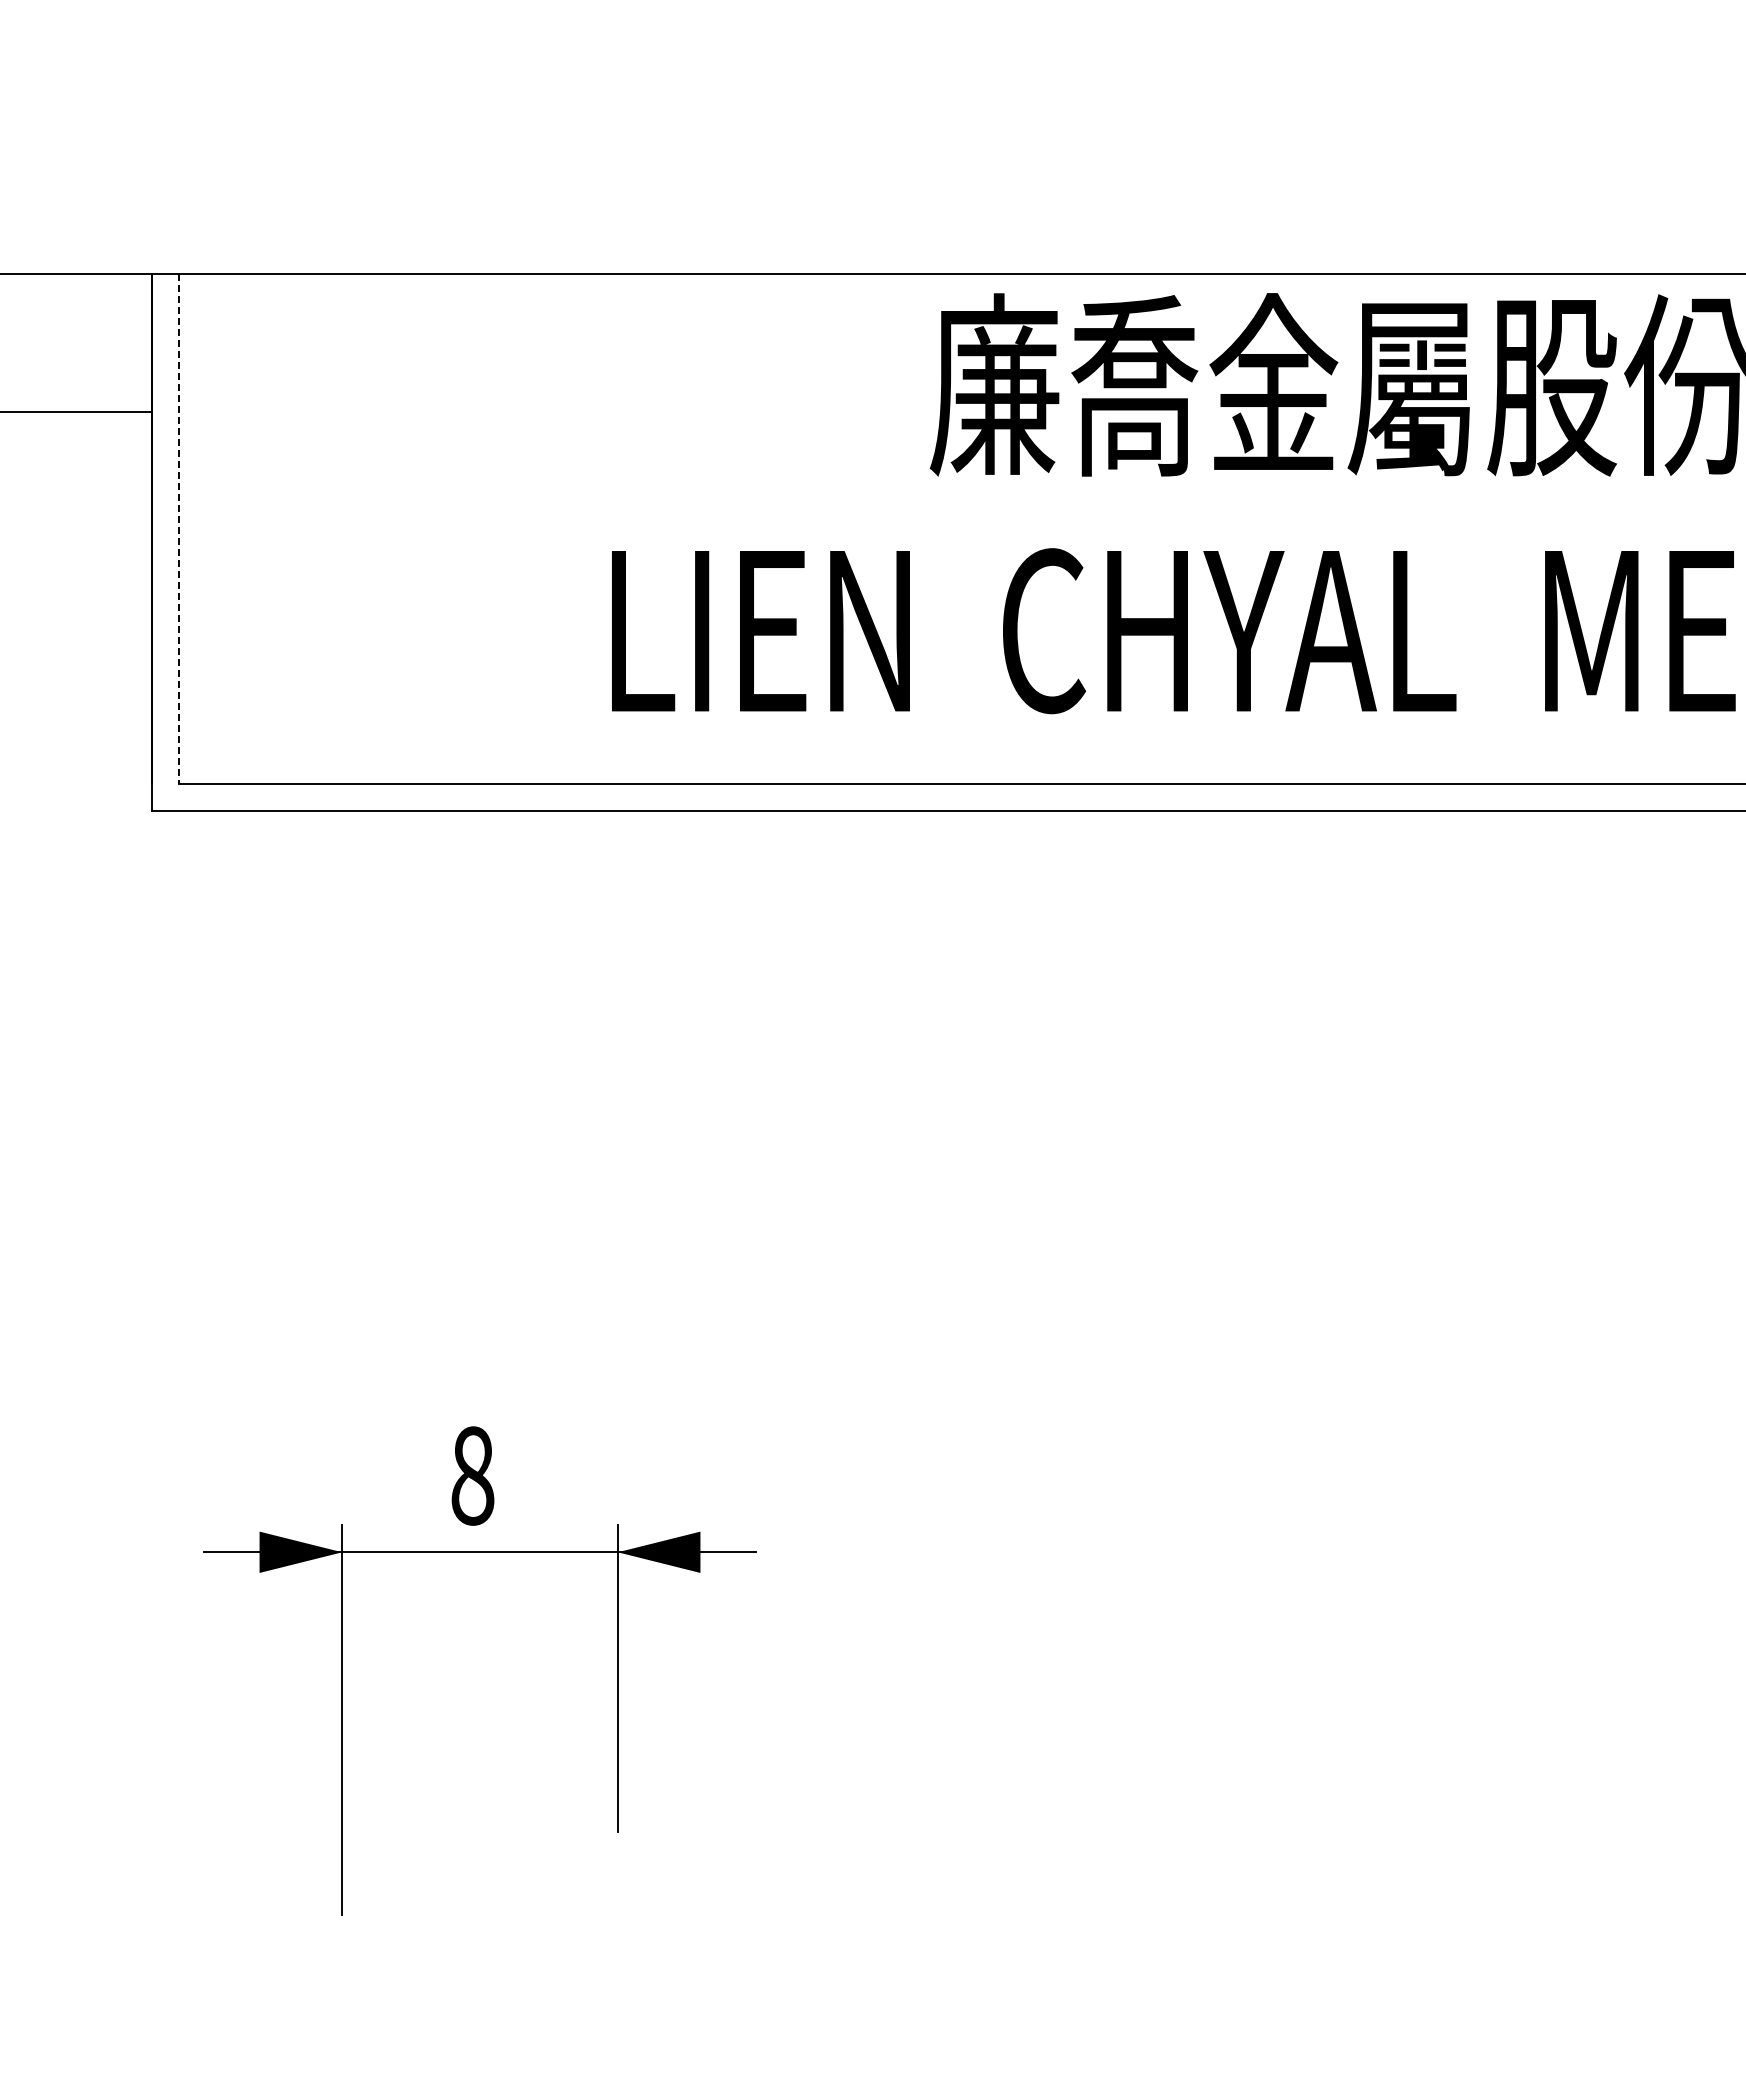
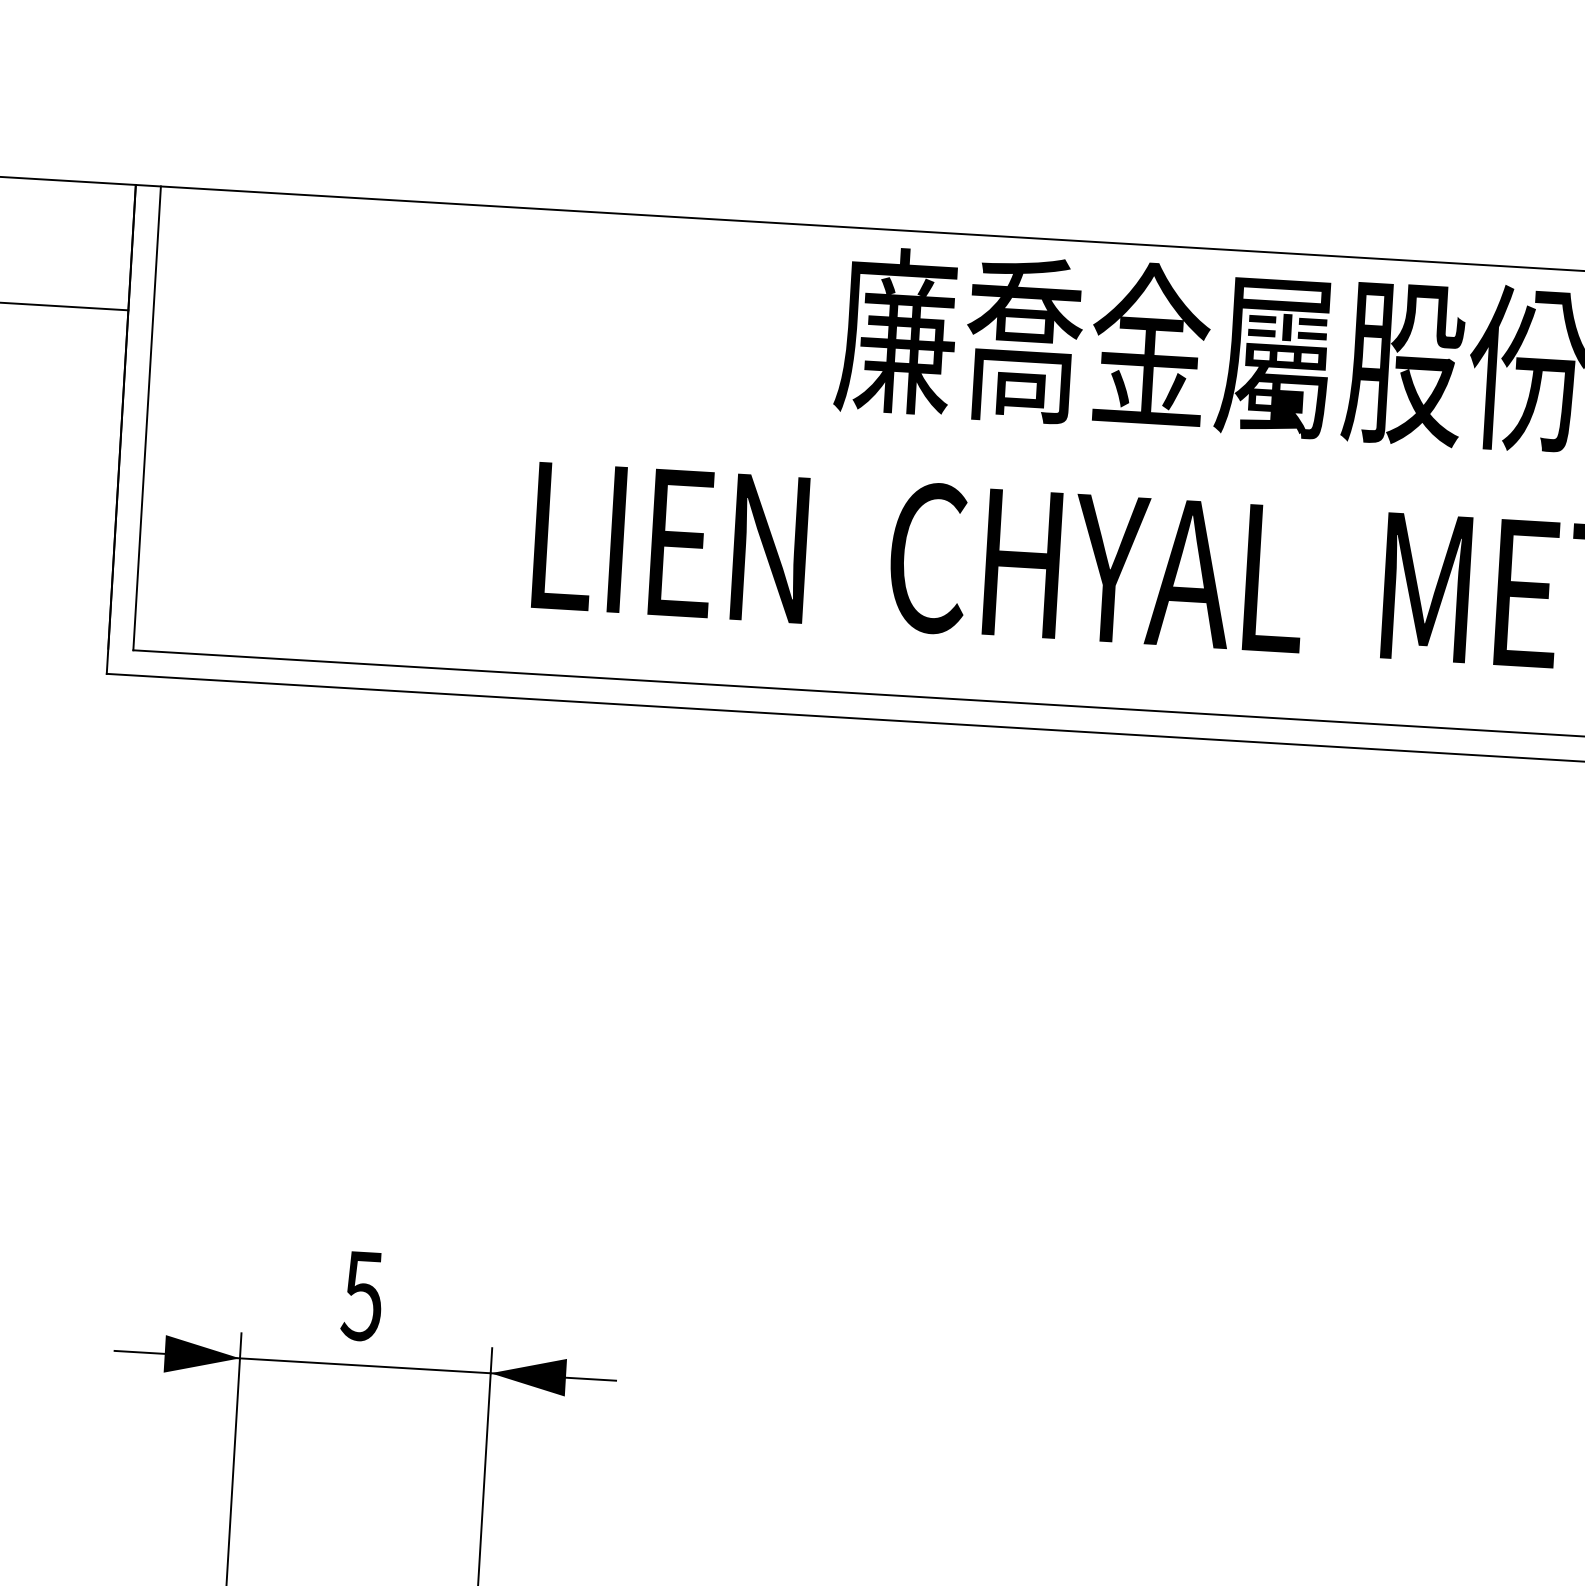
line: (179, 528) -> (147, 418), dashed -> solid
text: (472, 1475) -> (362, 1295), 8 -> 5

